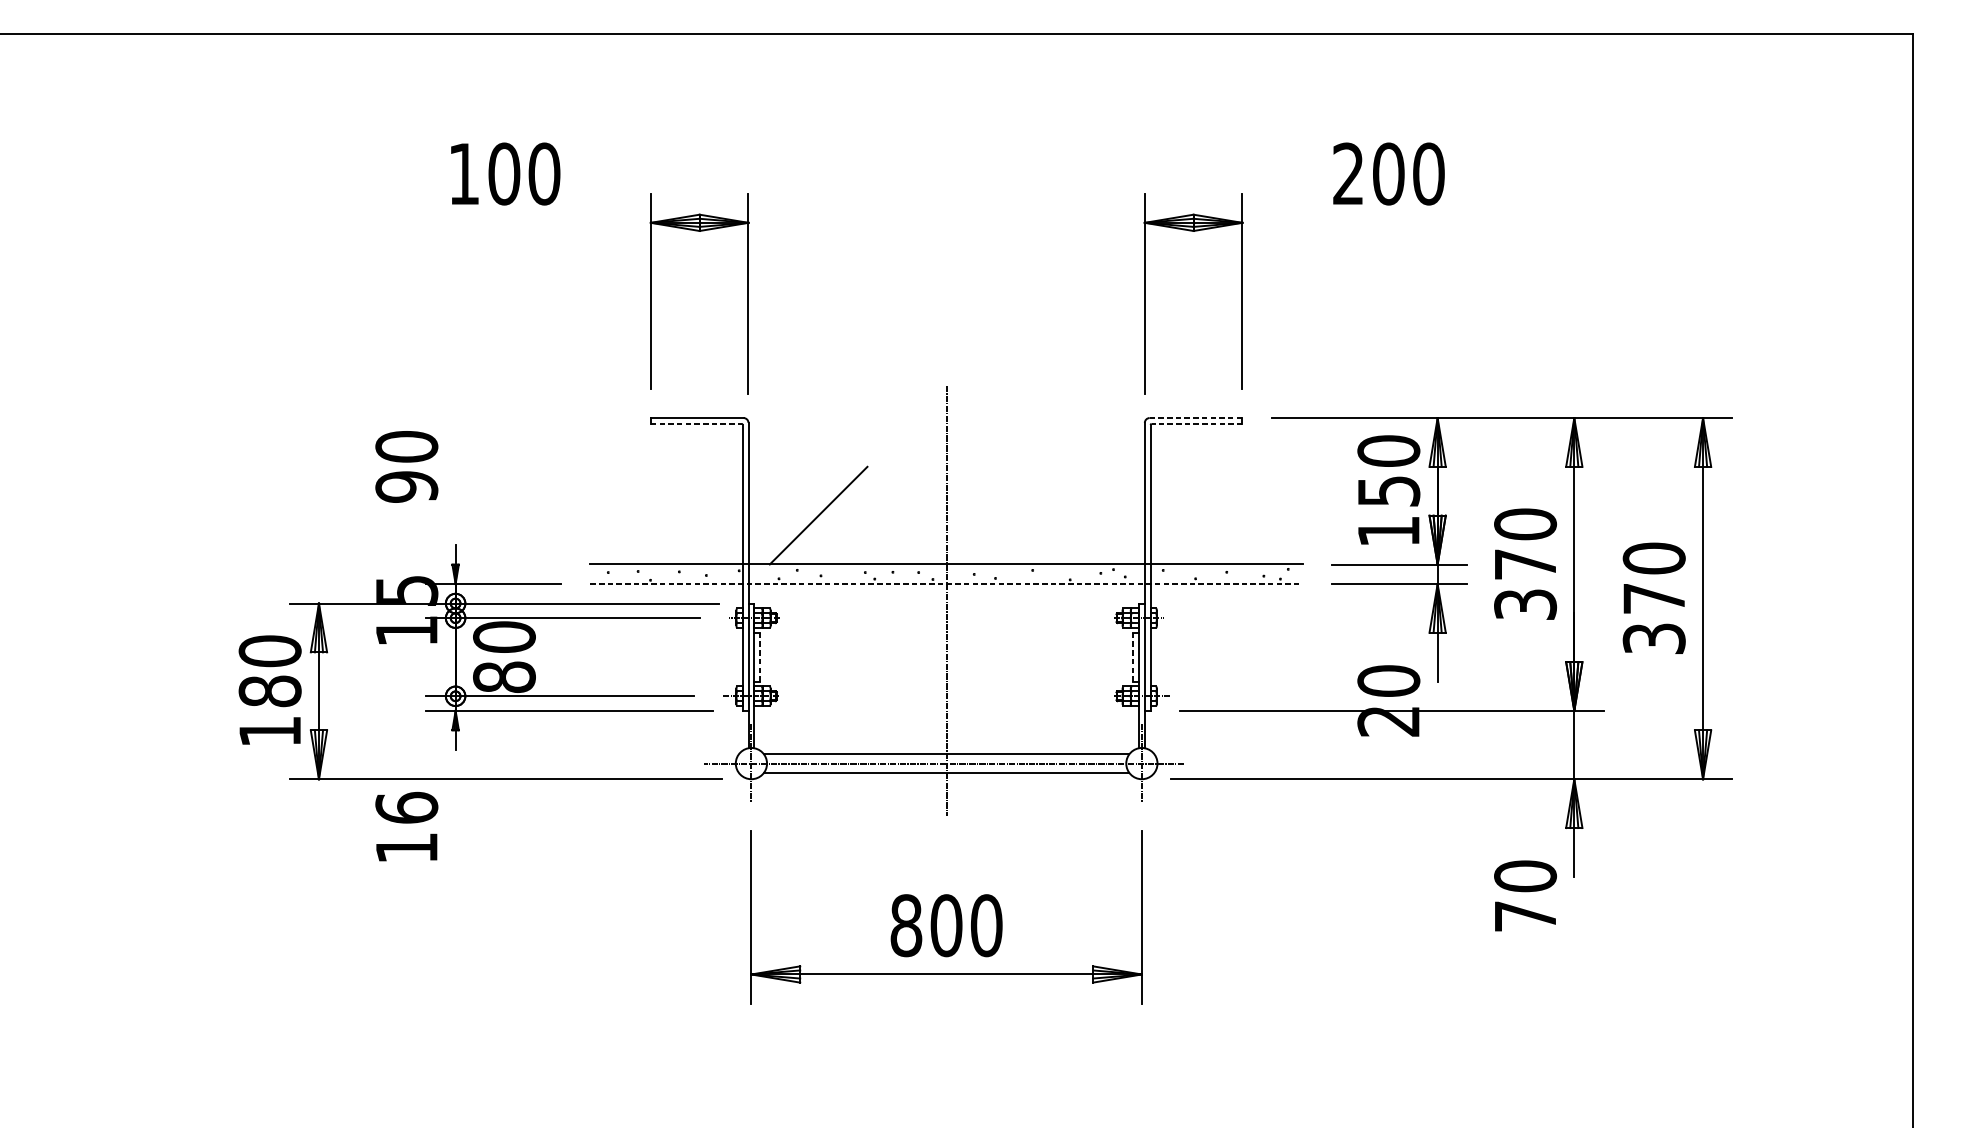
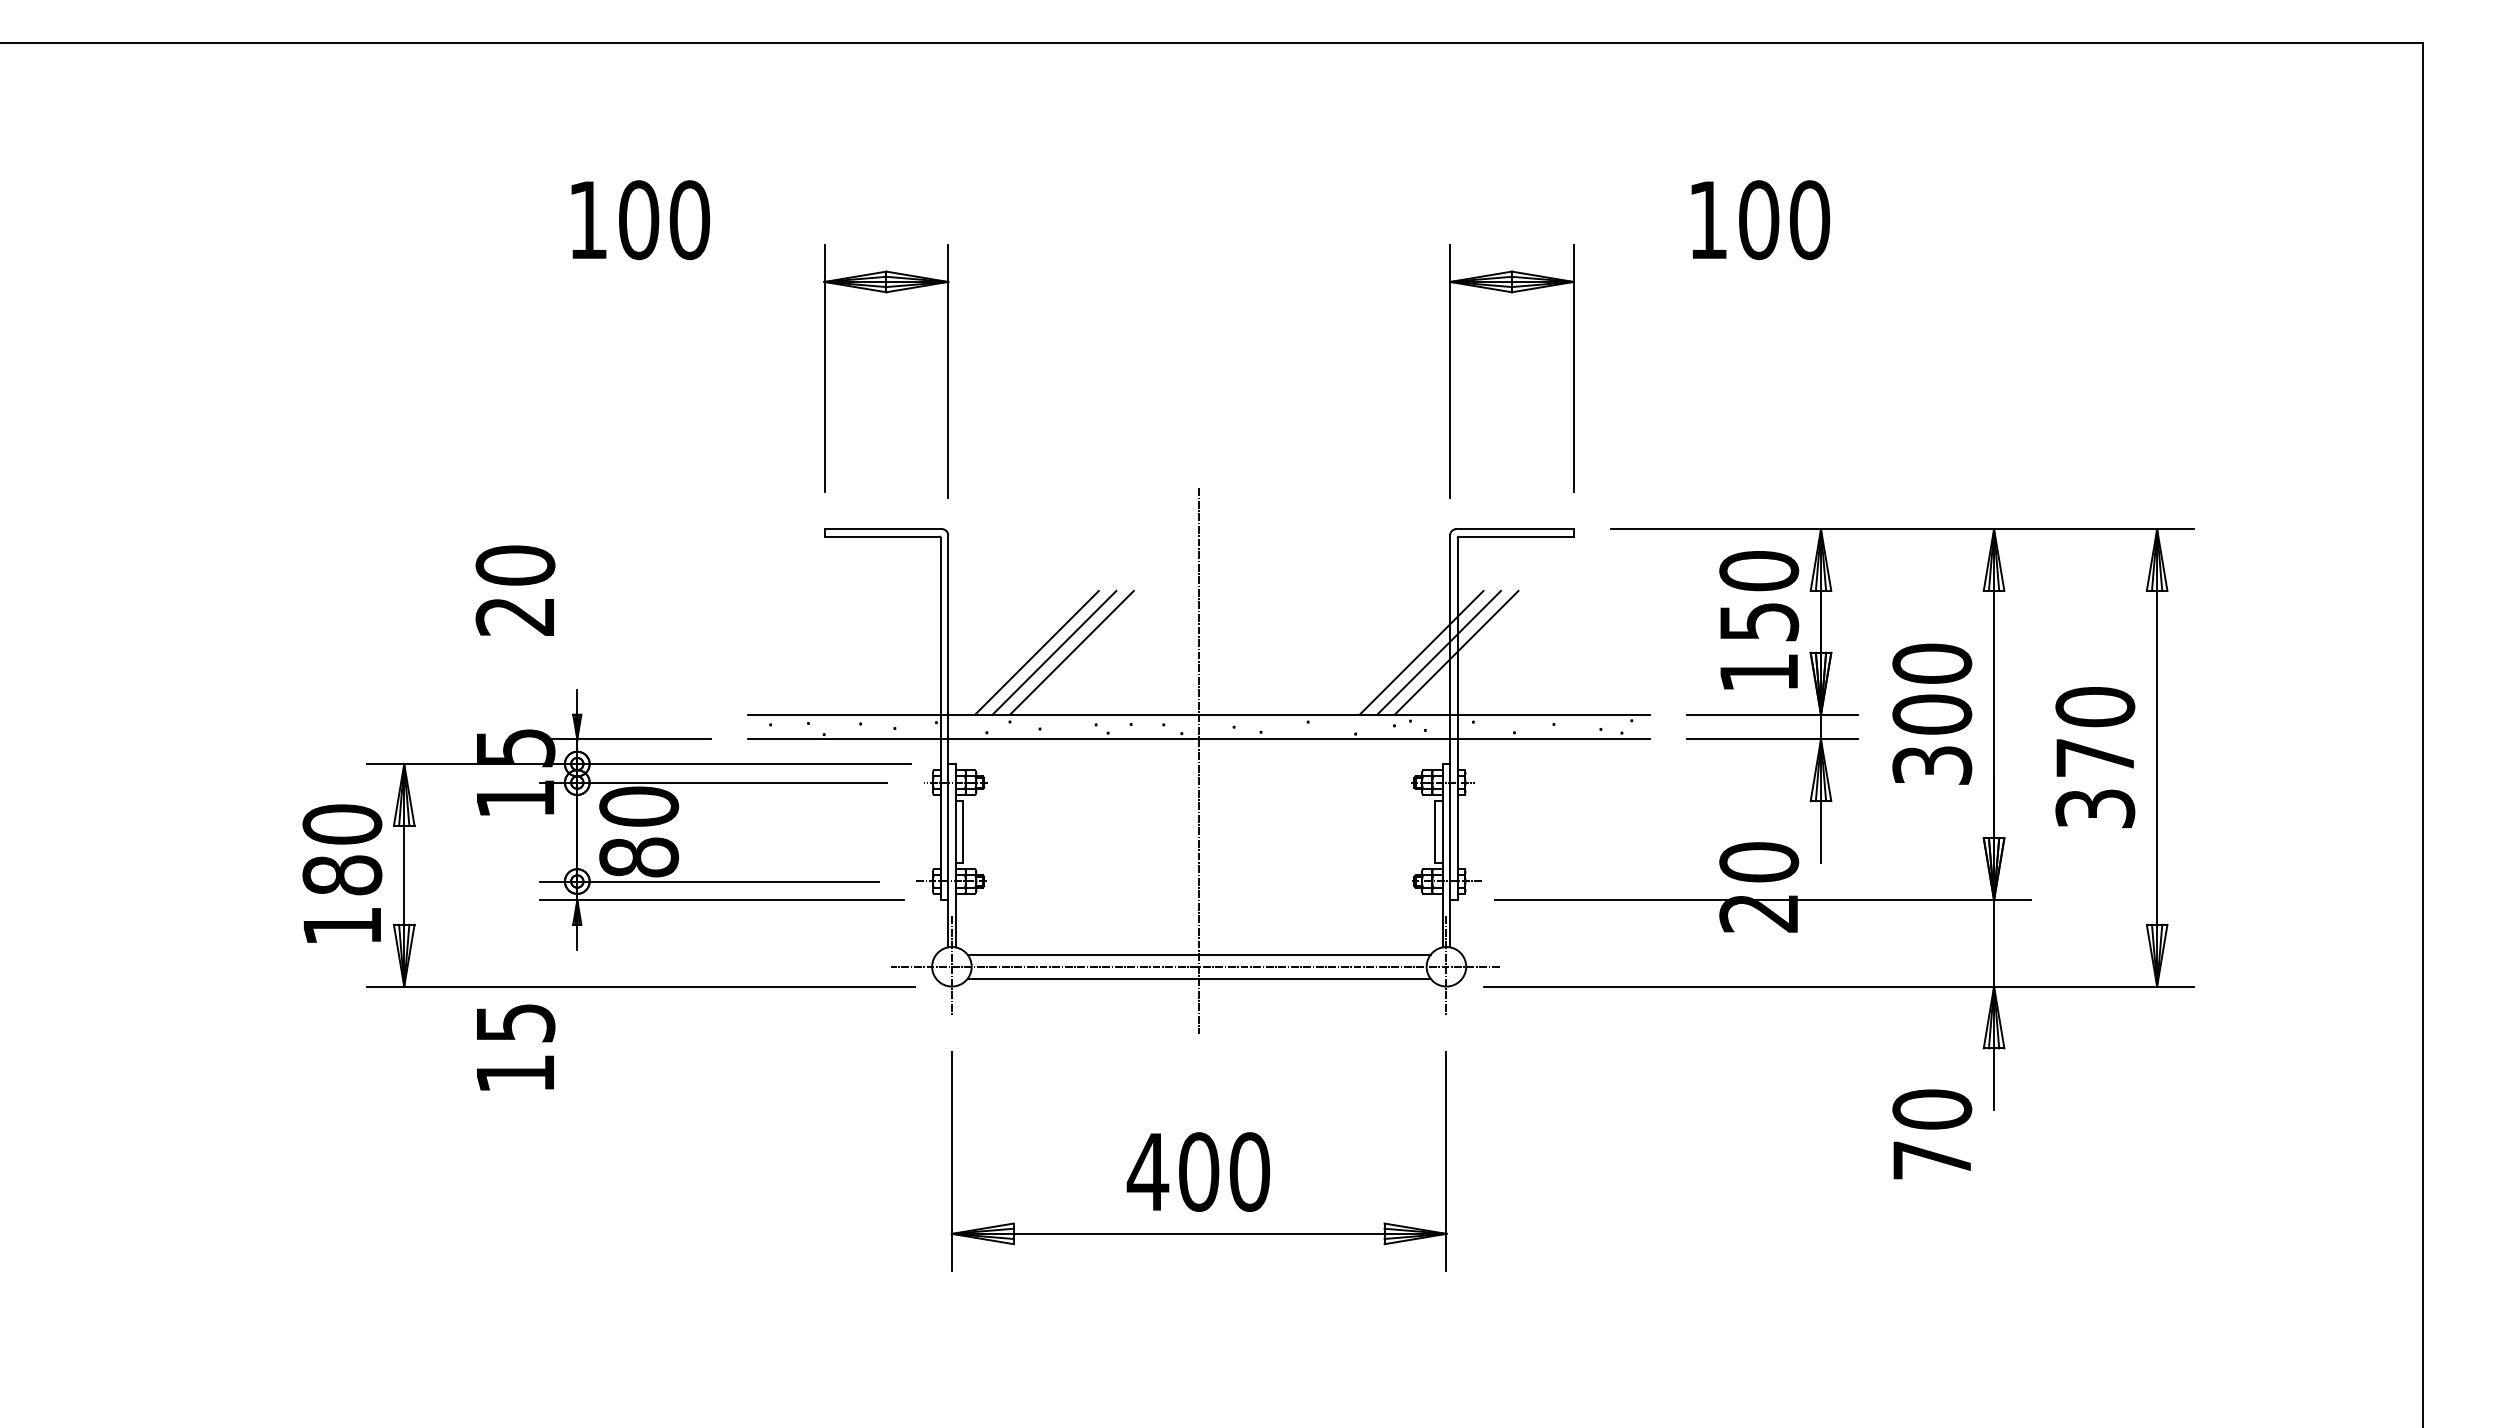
text: (1348, 173) -> (1707, 219), 200 -> 100
line: (1196, 418) -> (1515, 529), dashed -> solid
line: (696, 423) -> (882, 536), dashed -> solid
line: (1196, 423) -> (1515, 536), dashed -> solid
text: (406, 487) -> (515, 616), 90 -> 20
line: (832, 515) -> (1054, 652), added
line: (845, 515) -> (1071, 652), added
line: (1122, 515) -> (1421, 652), added
line: (1135, 515) -> (1438, 652), added
line: (1149, 515) -> (1456, 652), added
text: (1525, 564) -> (1932, 714), 370 -> 300
line: (946, 584) -> (1199, 739), dashed -> solid
line: (760, 657) -> (963, 832), dashed -> solid
line: (1133, 657) -> (1435, 832), dashed -> solid
text: (406, 807) -> (515, 1022), 16 -> 15
text: (905, 925) -> (1147, 1171), 800 -> 400

